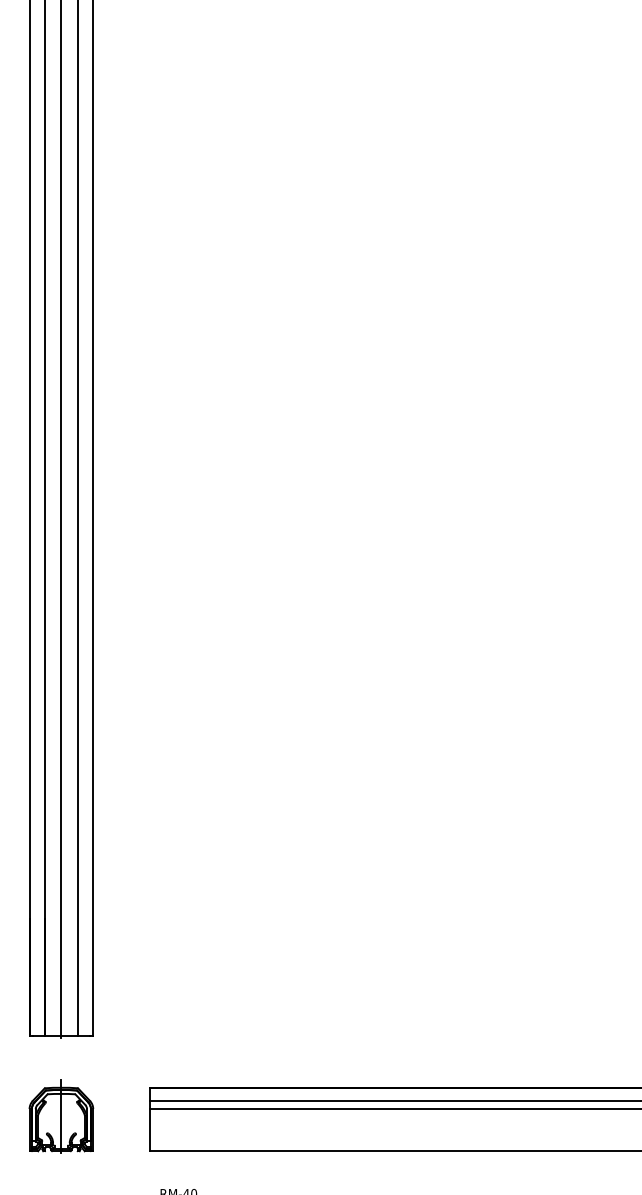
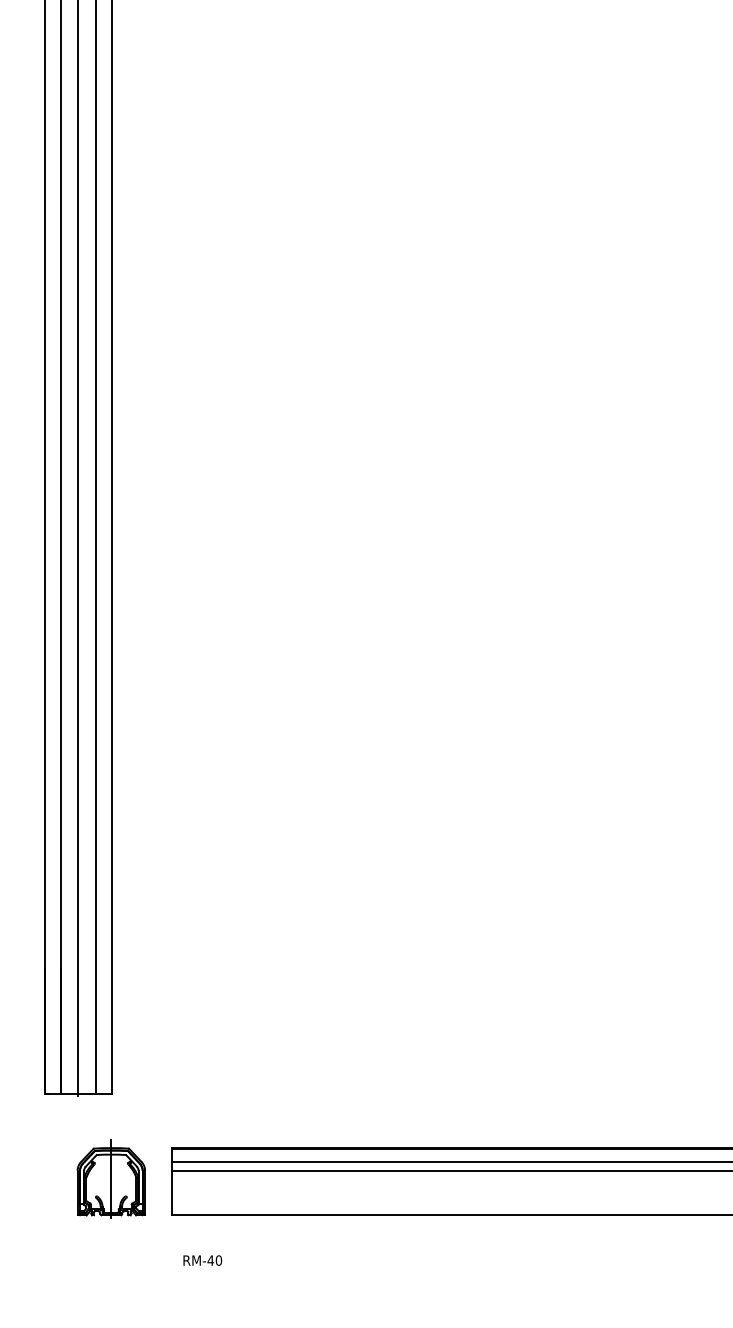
part: (60, 1116) -> (110, 1178), moved

